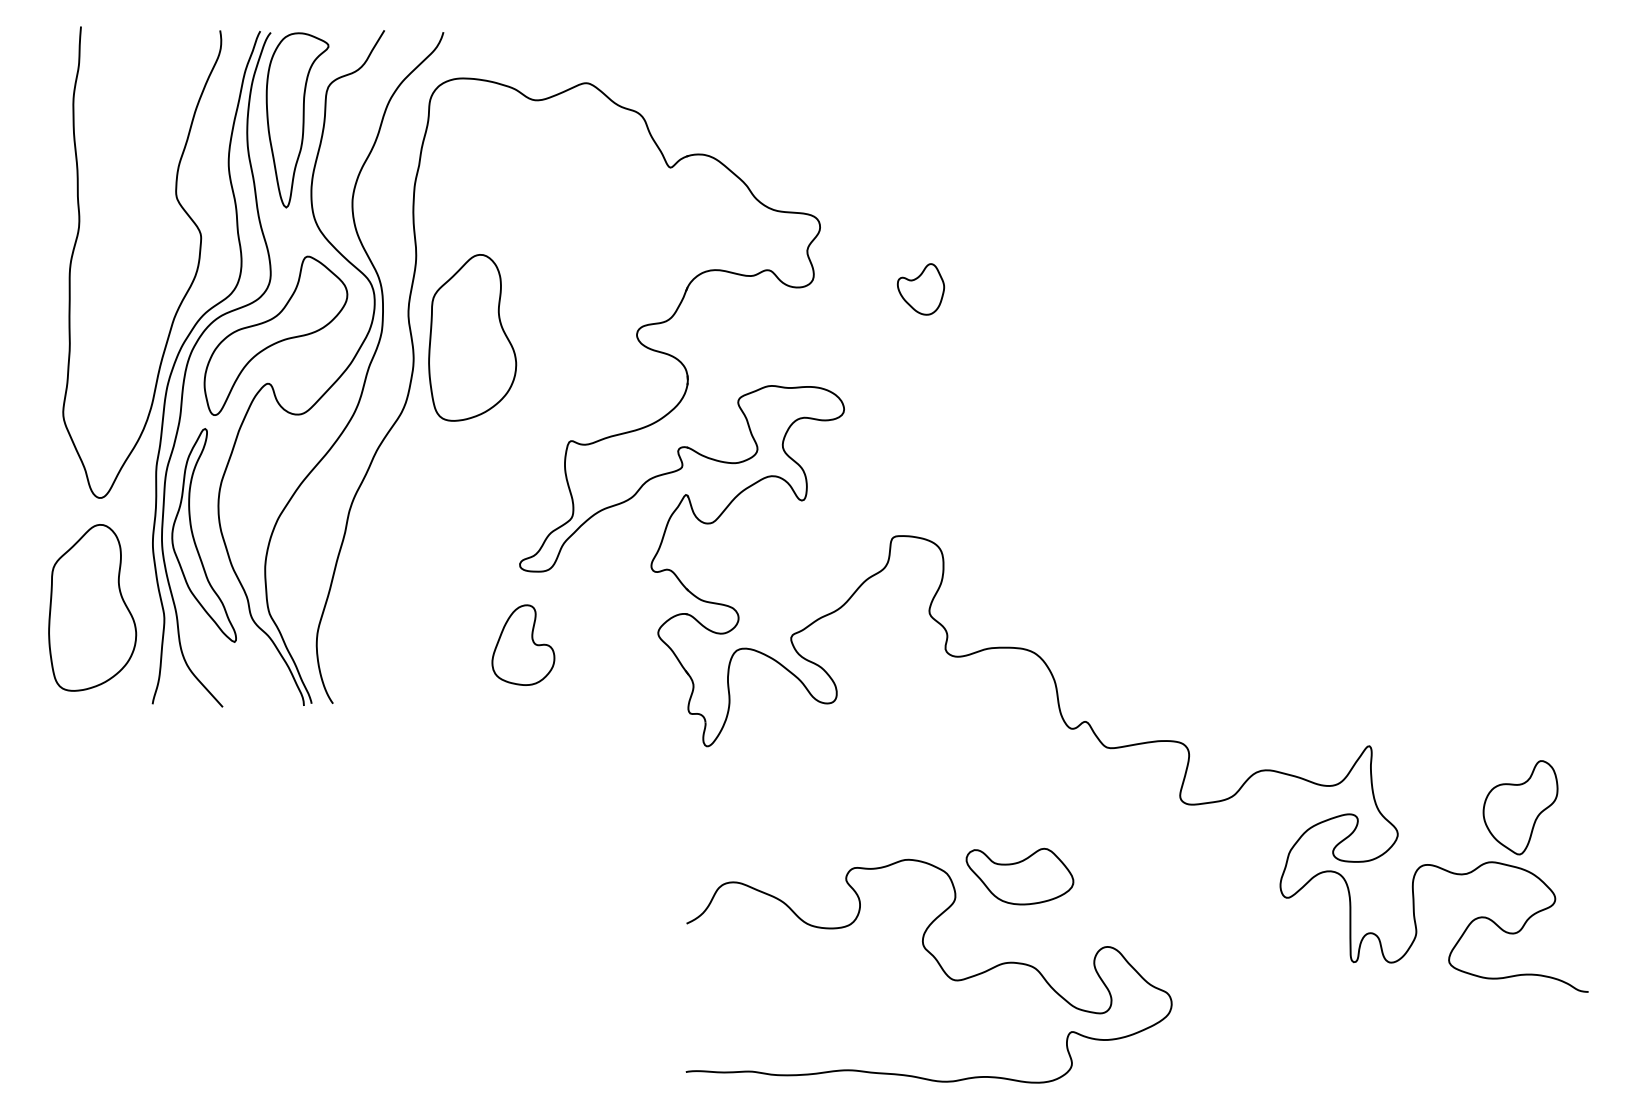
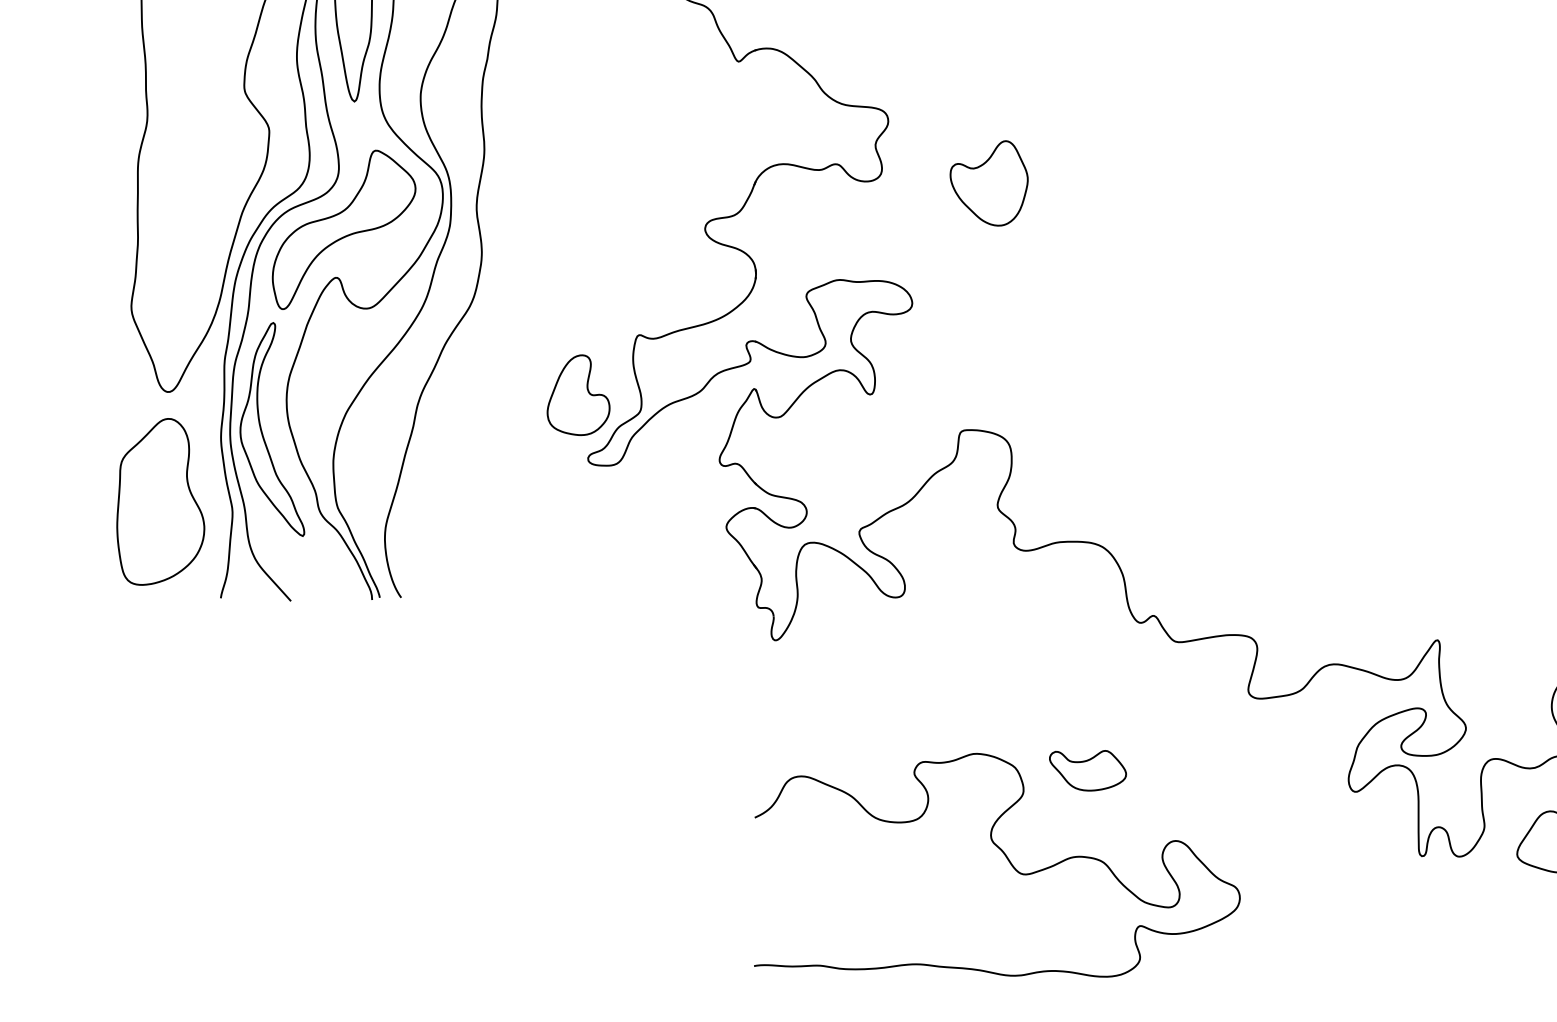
part: (920, 289) -> (988, 183), size x1.67
part: (472, 337) -> (540, 231), removed
part: (523, 644) -> (578, 394), moved
part: (1019, 876) -> (1087, 770), size x0.71

